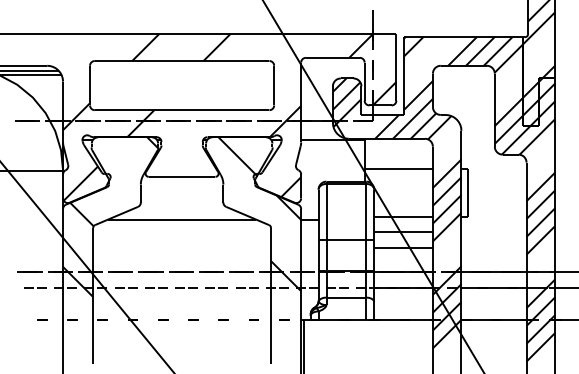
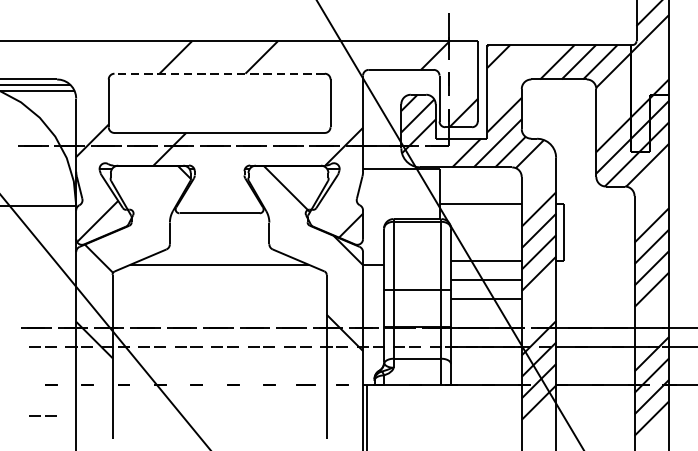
line: (181, 61) -> (218, 74), solid -> dashed
part: (253, 319) -> (305, 385), size x1.6
line: (33, 344) -> (40, 415), added

